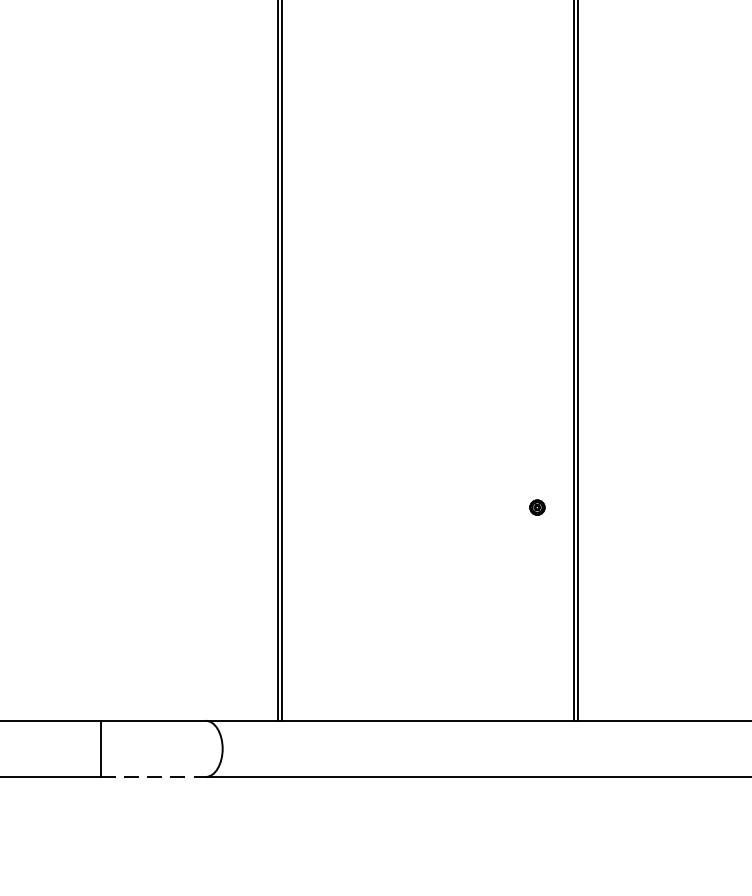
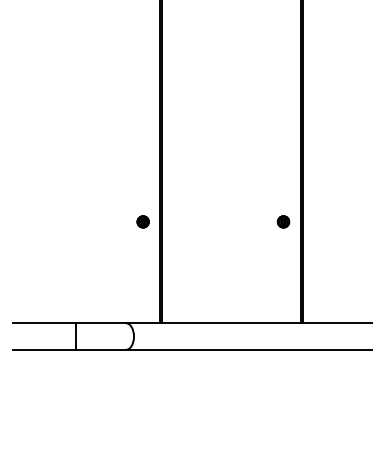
part: (240, 506) -> (142, 221), added
part: (537, 506) -> (283, 221), size x1.67
line: (154, 776) -> (101, 349), dashed -> solid

